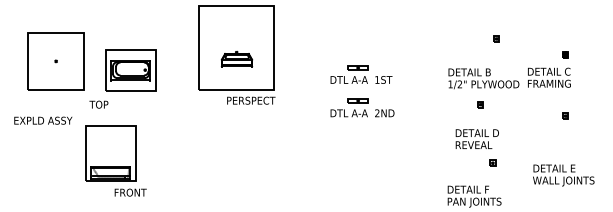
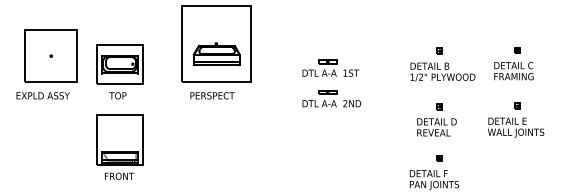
part: (496, 38) -> (439, 50), moved
part: (236, 59) -> (216, 54), size x1.67
text: (549, 77) -> (514, 70), moved
text: (251, 100) -> (212, 95), moved
text: (98, 104) -> (117, 95), moved
part: (480, 104) -> (439, 106), moved
text: (43, 120) -> (43, 95), moved
part: (110, 153) -> (119, 139), moved
part: (492, 162) -> (438, 157), moved
text: (563, 175) -> (515, 127), moved

